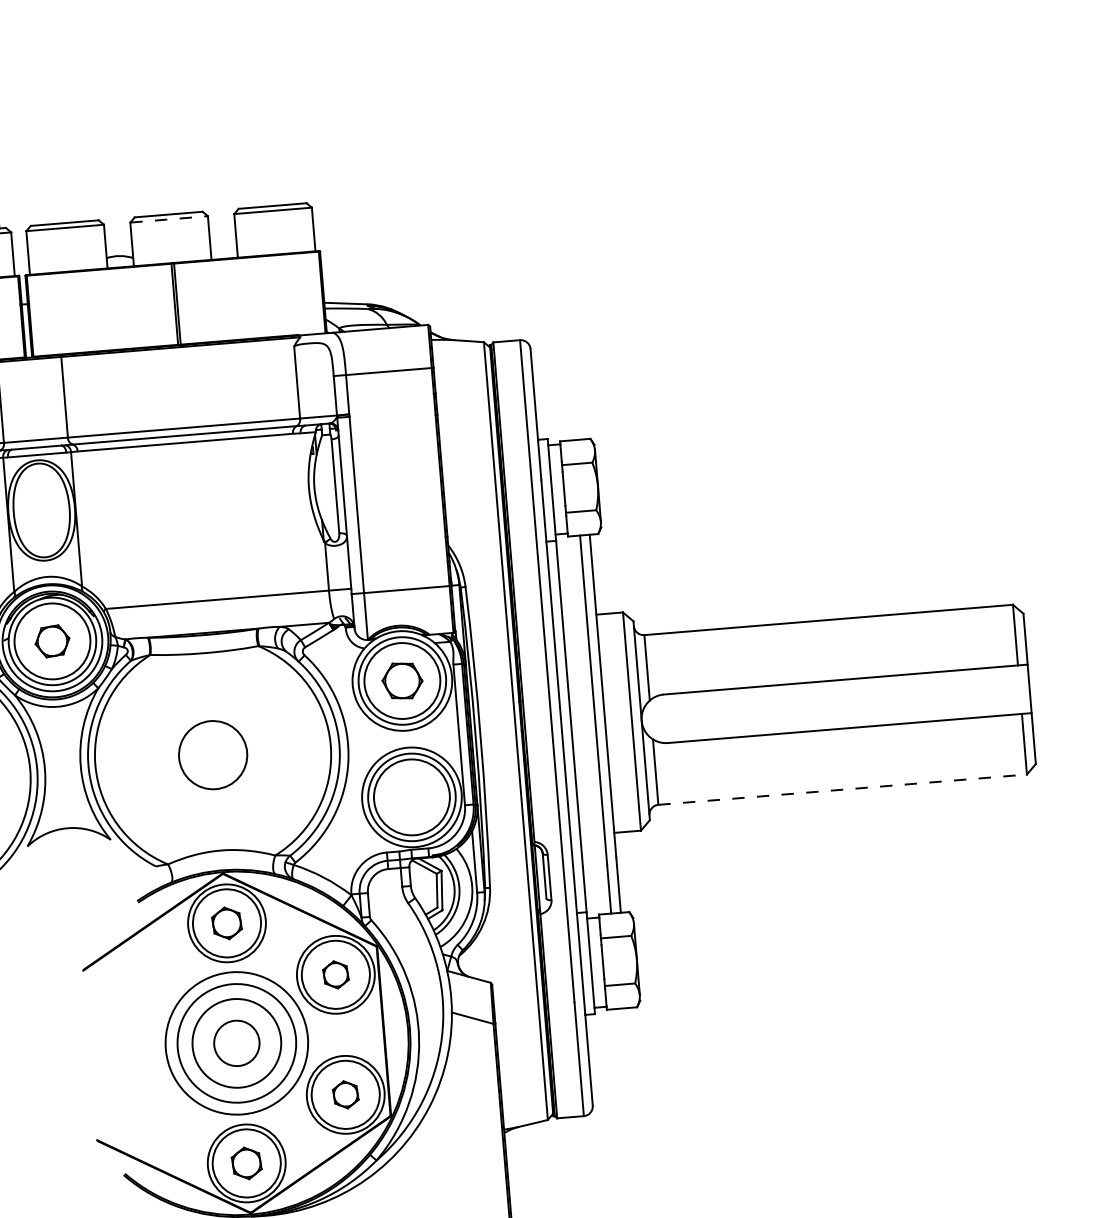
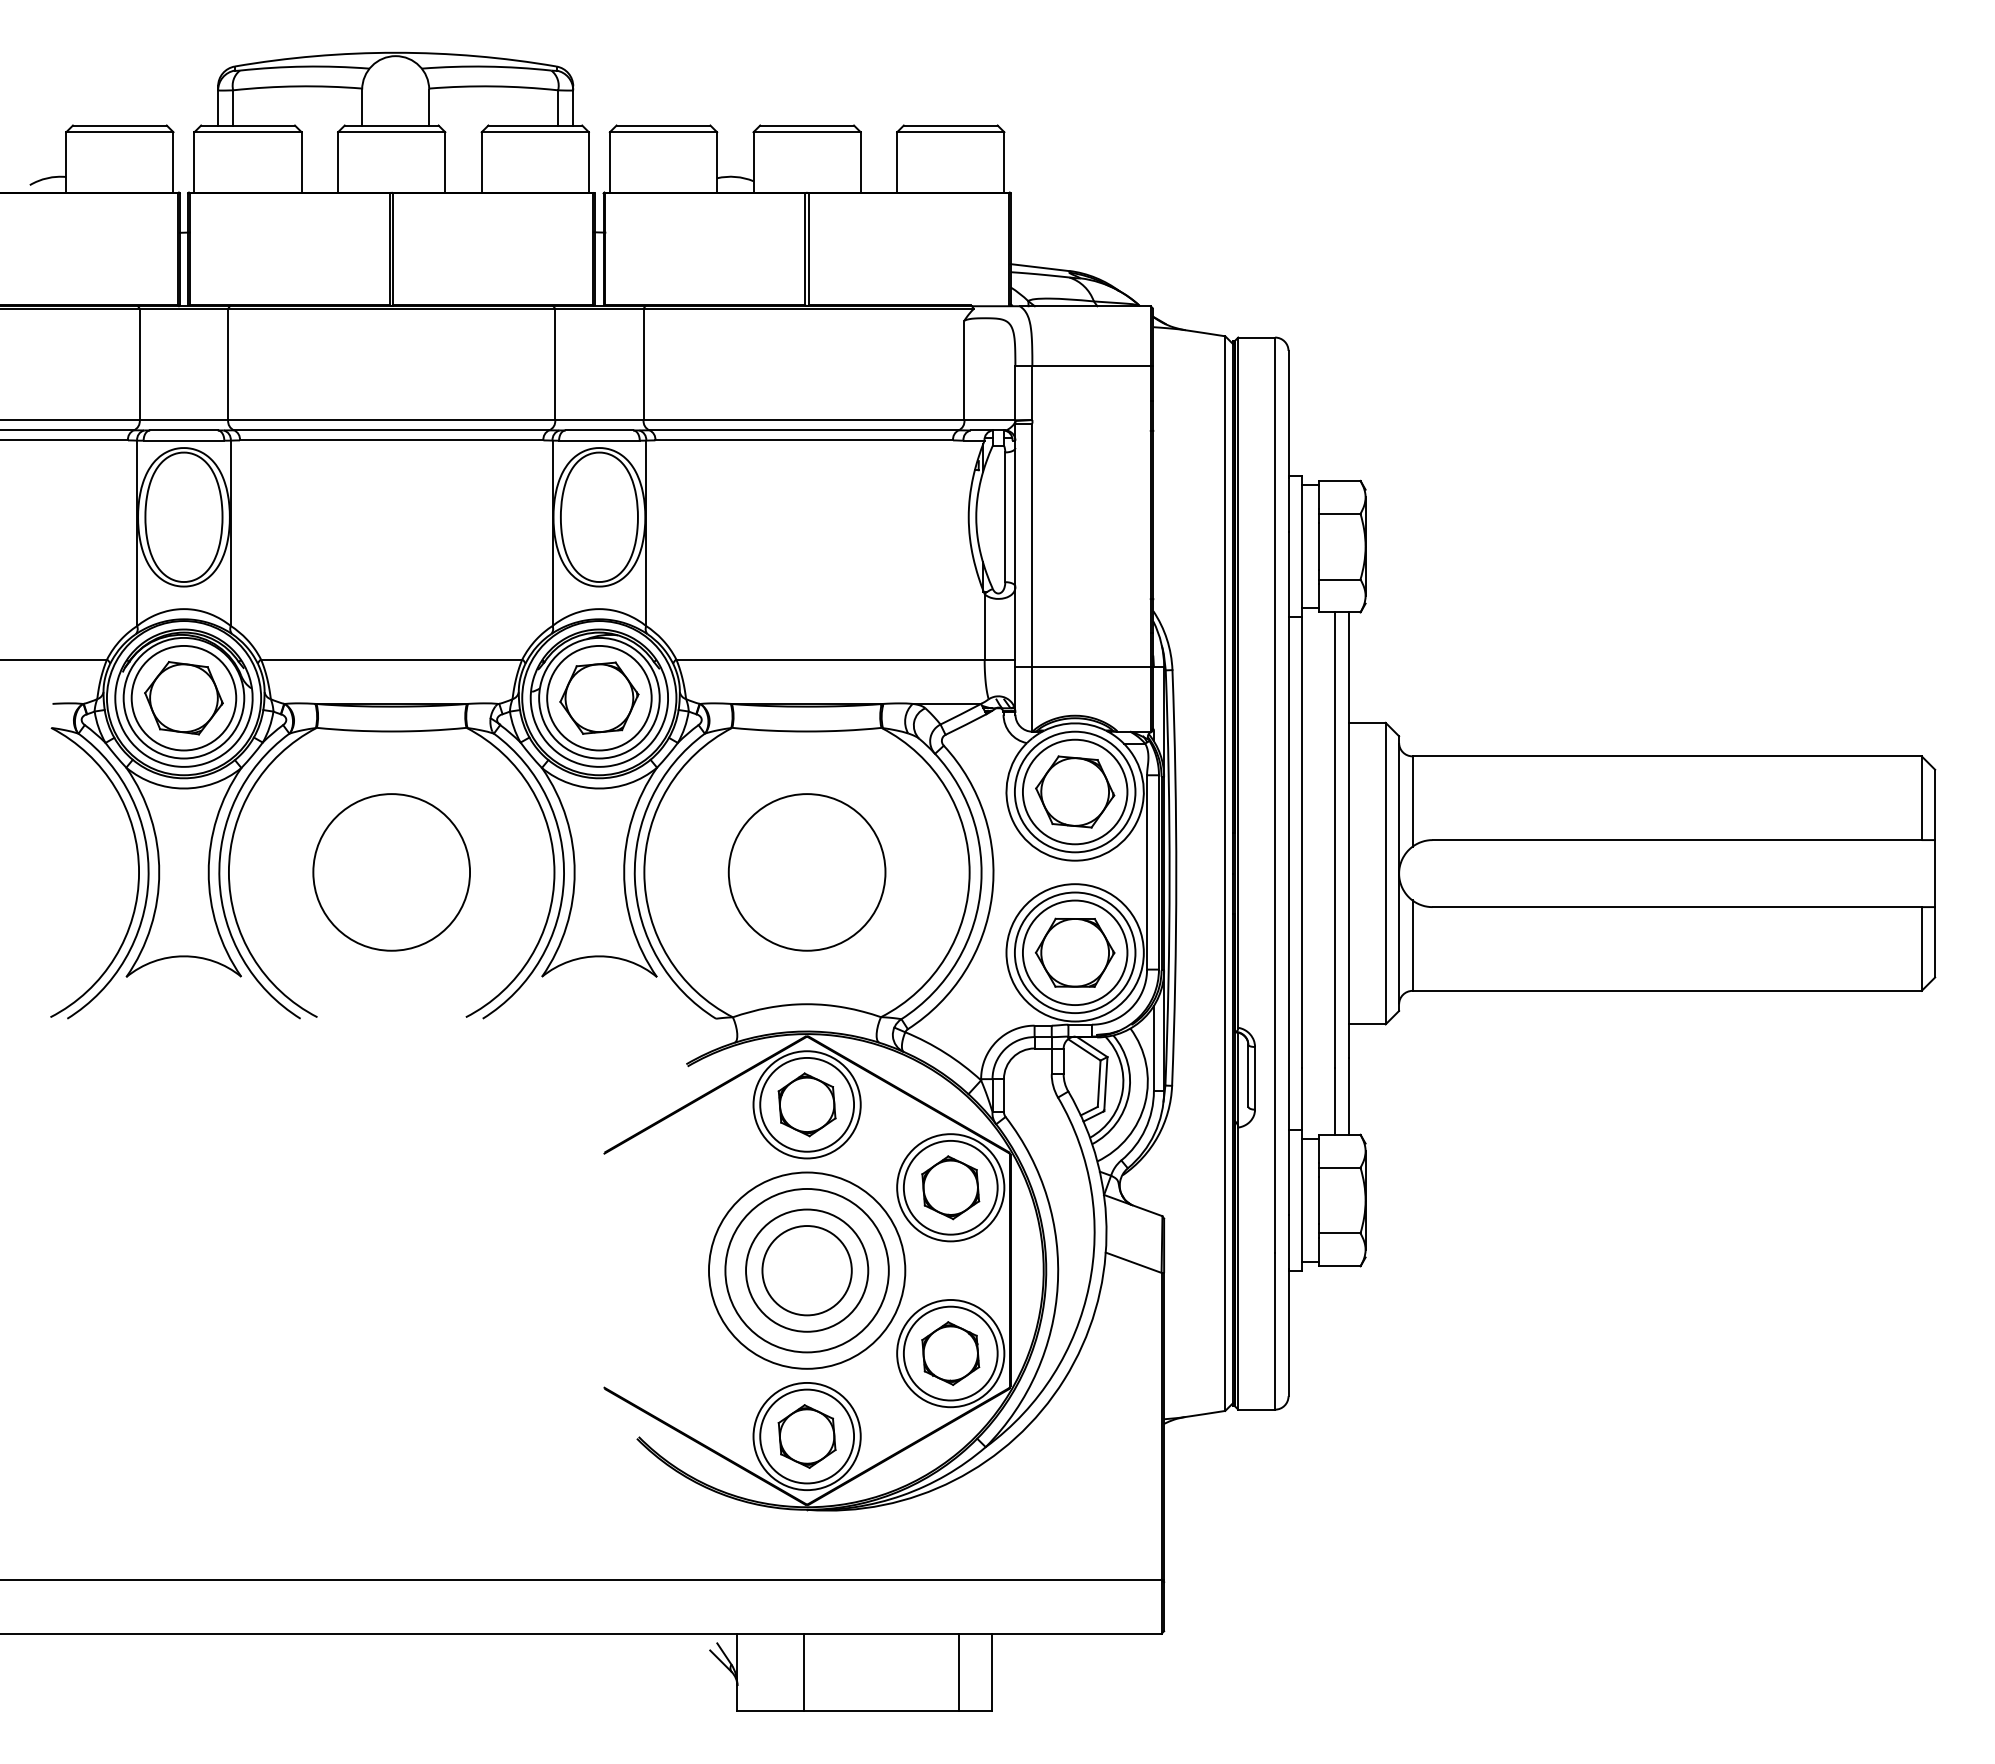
line: (169, 219) -> (807, 132), dashed -> solid
part: (52, 640) -> (599, 697), size x1.67
part: (402, 680) -> (1075, 791), size x1.43
circle: (212, 755) -> (806, 872), size x1.67
line: (842, 789) -> (1667, 990), dashed -> solid
part: (411, 797) -> (1074, 952), added
part: (226, 923) -> (806, 1104), size x1.43
part: (335, 974) -> (950, 1187), size x1.67
circle: (236, 1043) -> (806, 1270), size x1.43
part: (345, 1094) -> (950, 1353), size x1.67
part: (246, 1163) -> (806, 1436), size x1.43

